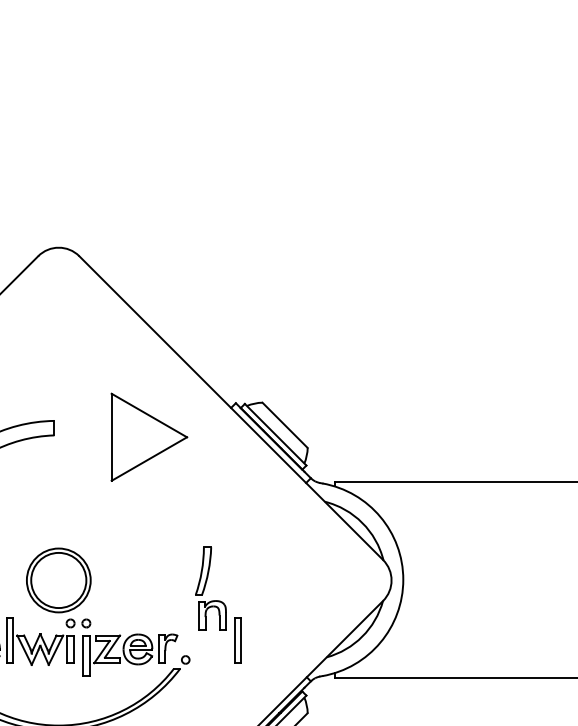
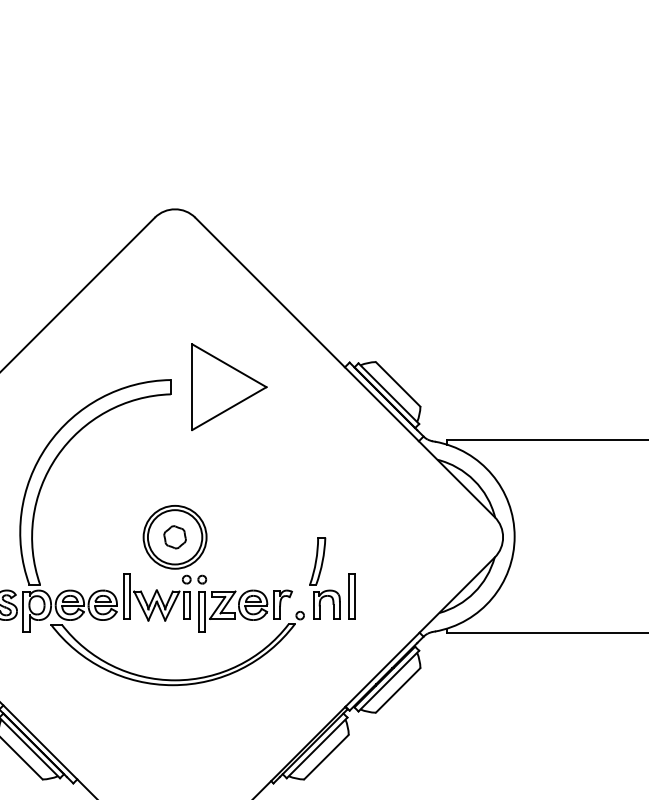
part: (149, 436) -> (229, 386), moved
part: (58, 580) -> (174, 537), added
part: (210, 588) -> (324, 578), moved

